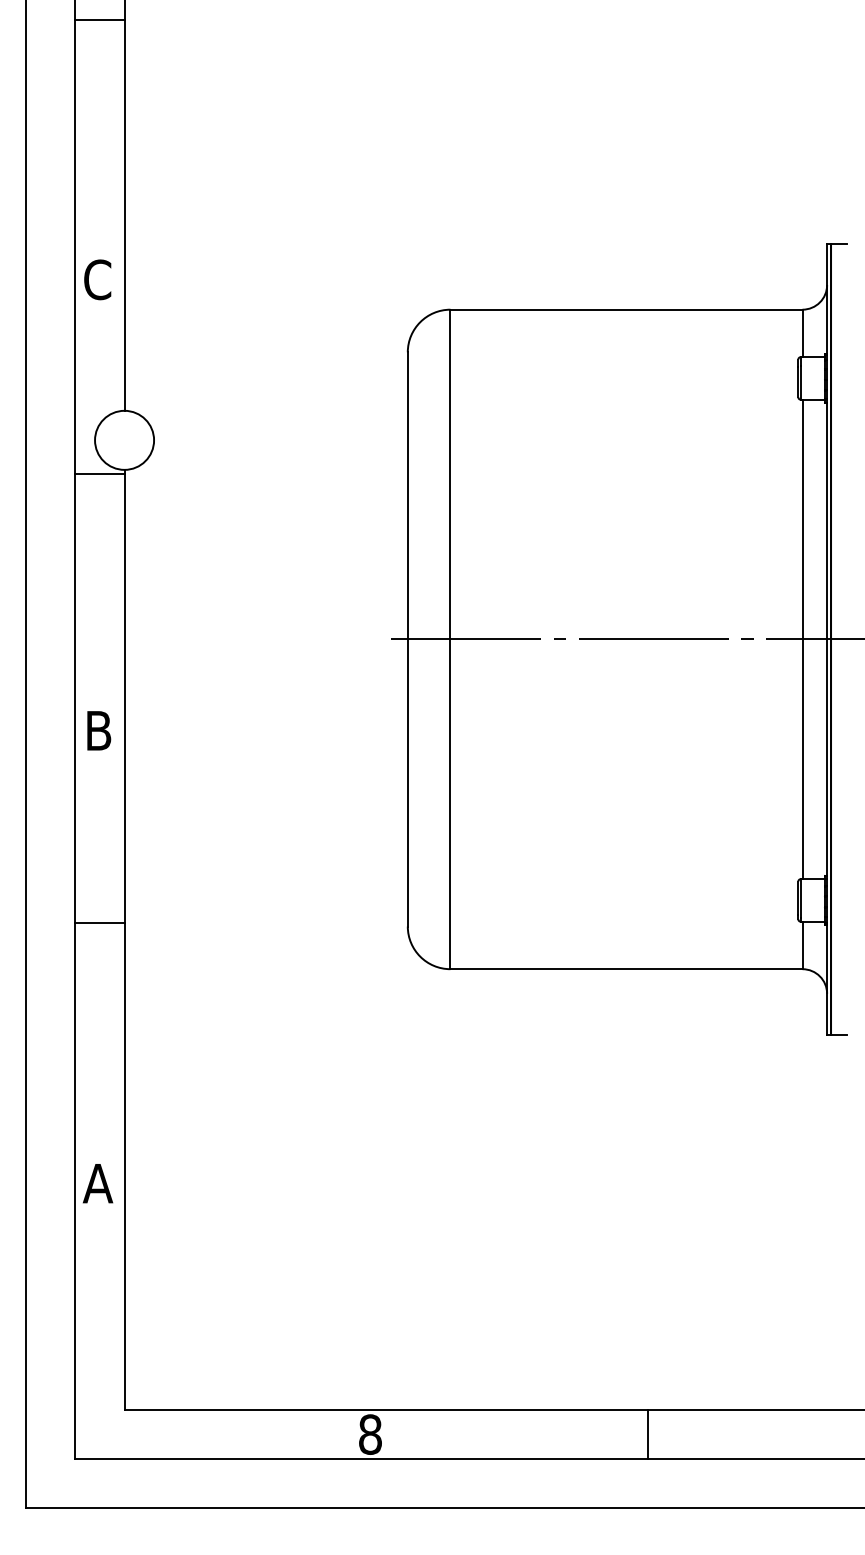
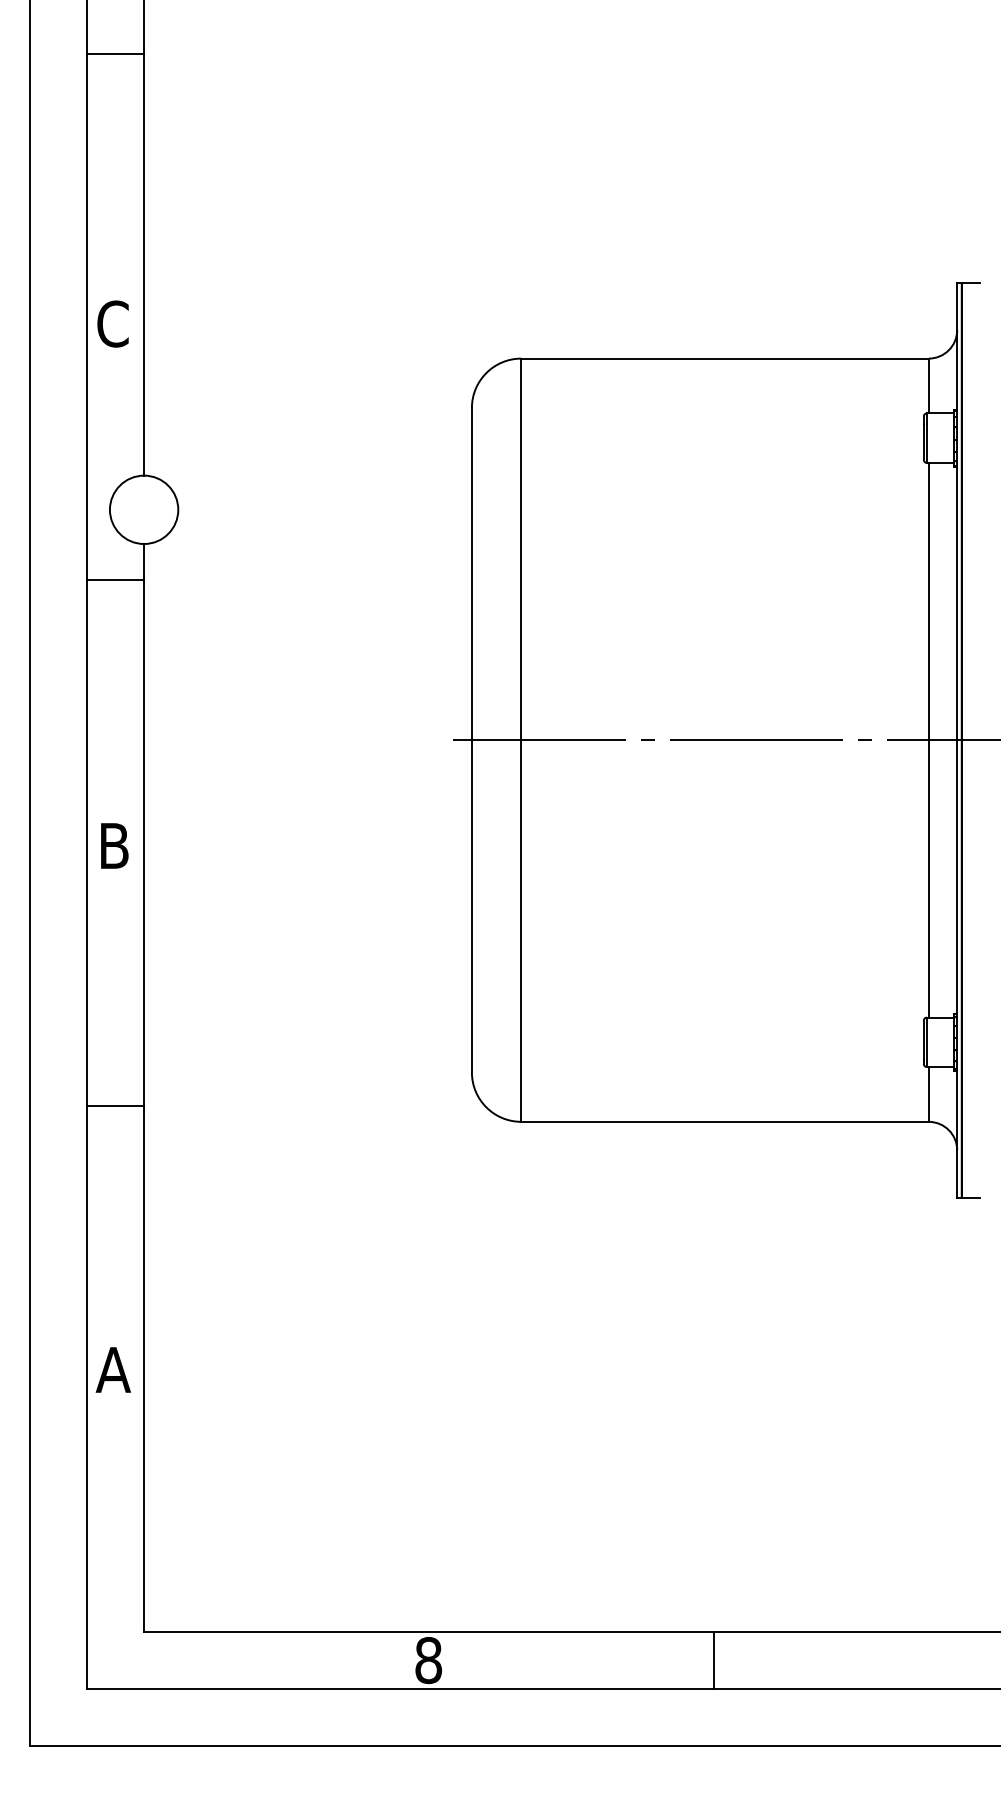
line: (99, 19) -> (115, 54), moved
line: (99, 474) -> (115, 580), moved
line: (99, 923) -> (115, 1105), moved
line: (647, 1434) -> (713, 1660), moved

